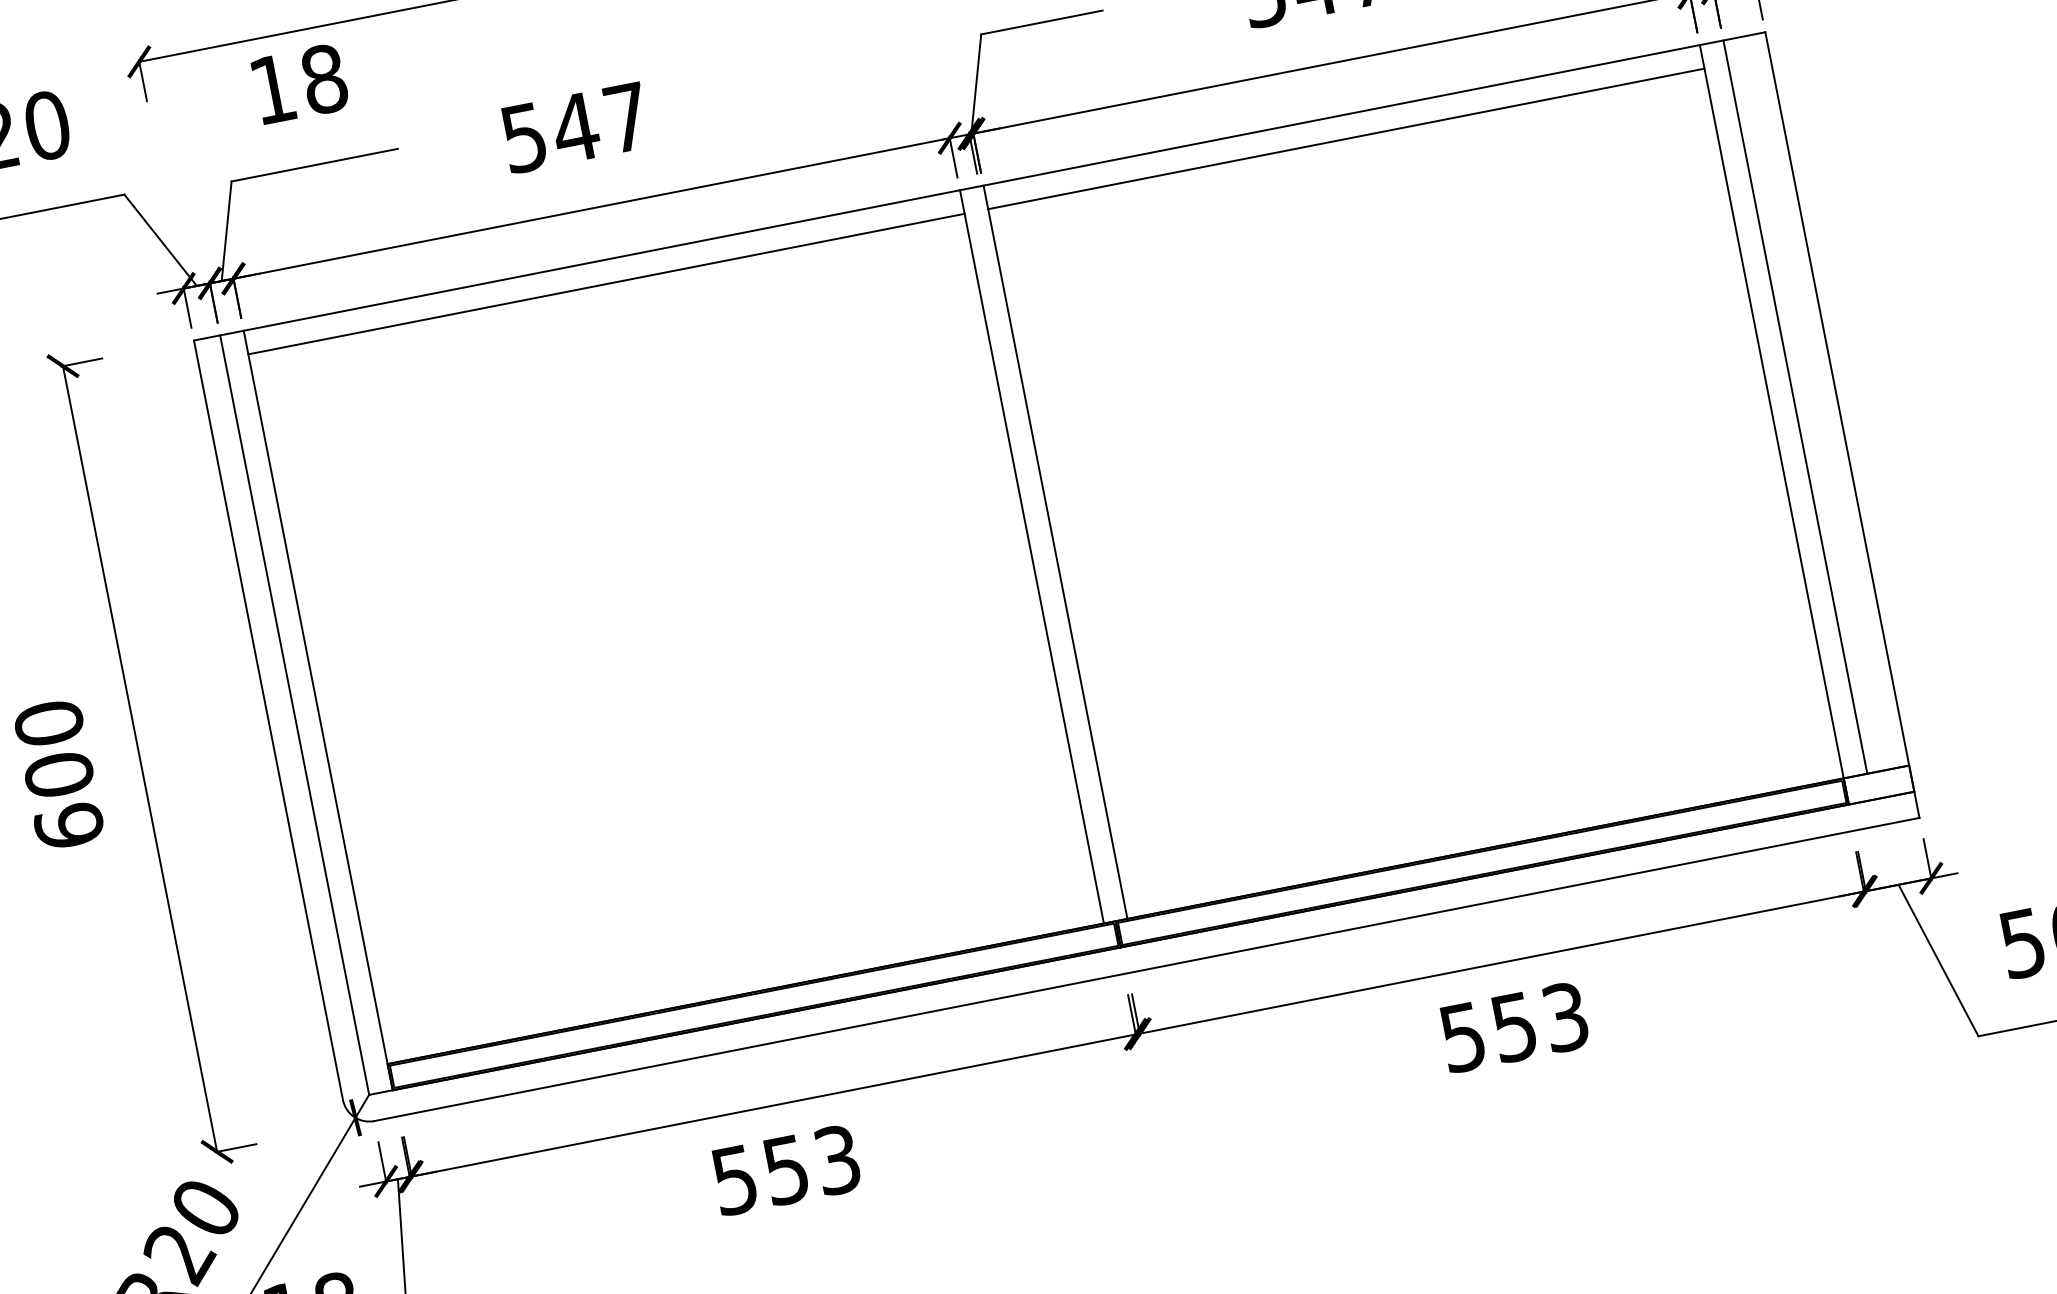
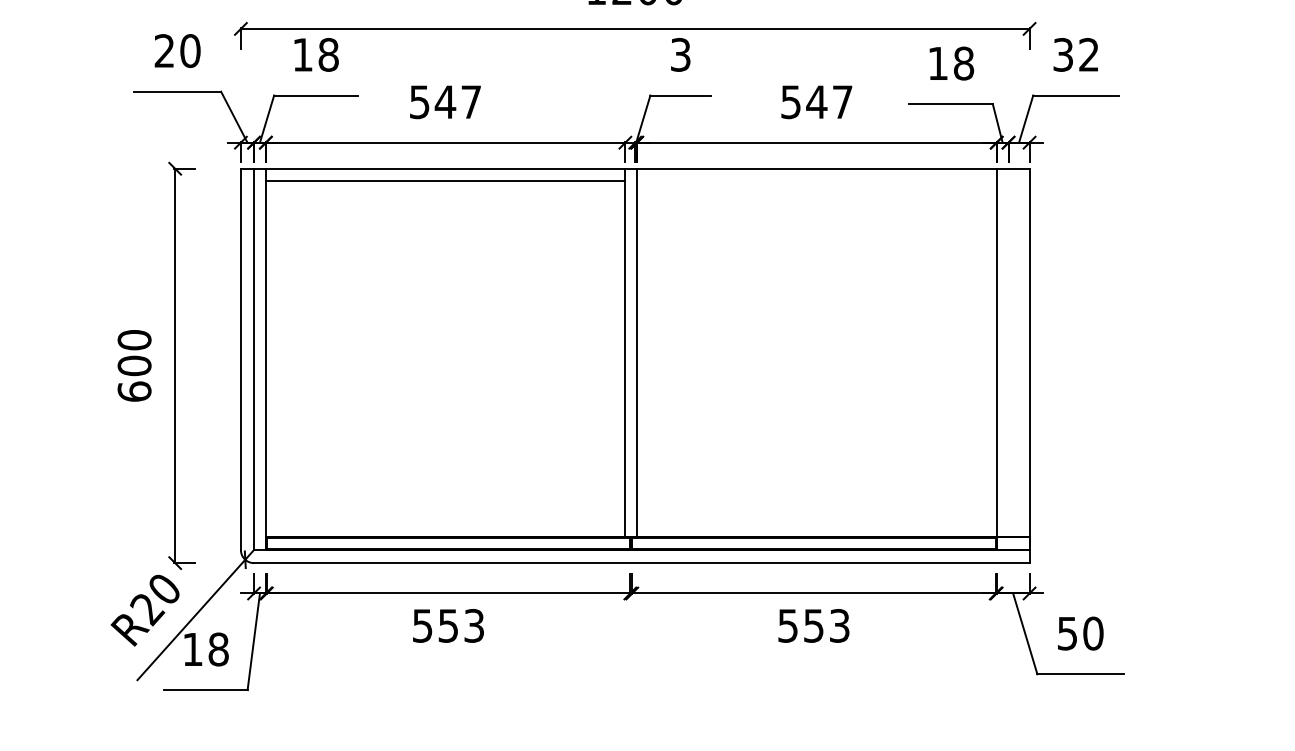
line: (1345, 138) -> (816, 180), removed
line: (1795, 406) -> (1008, 352), removed

